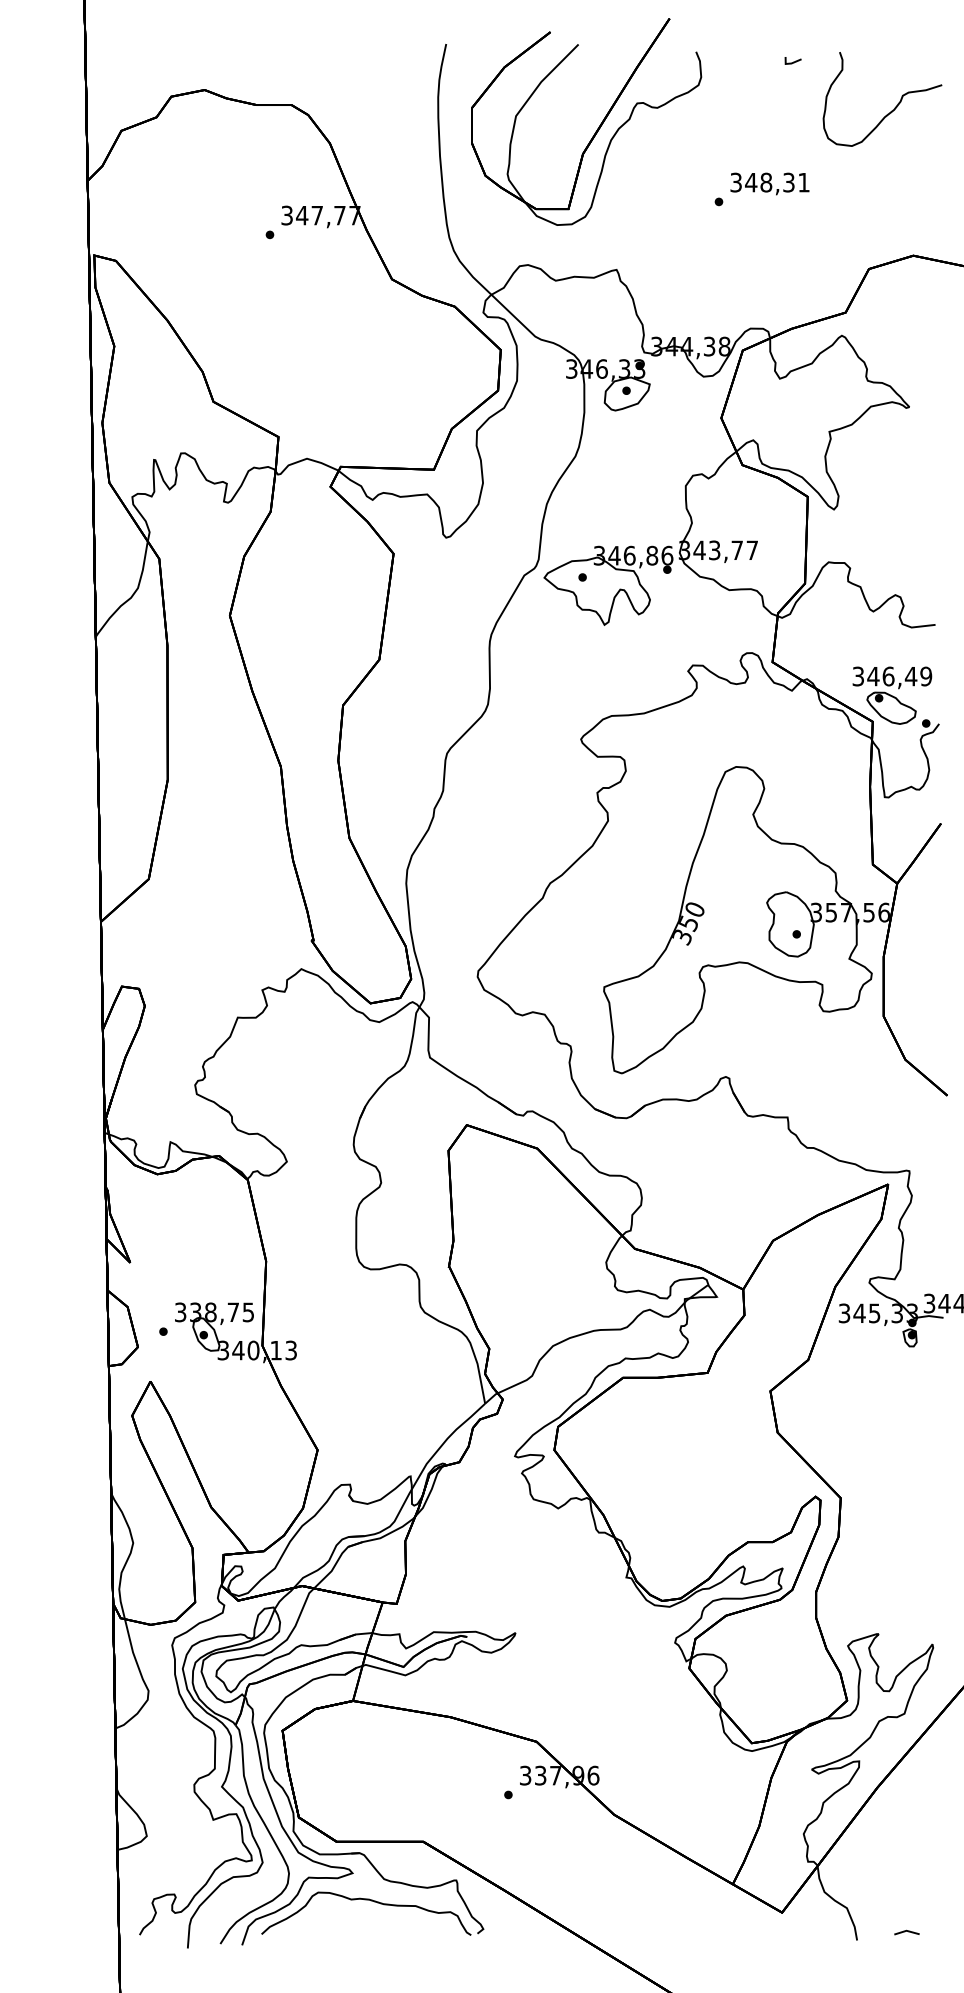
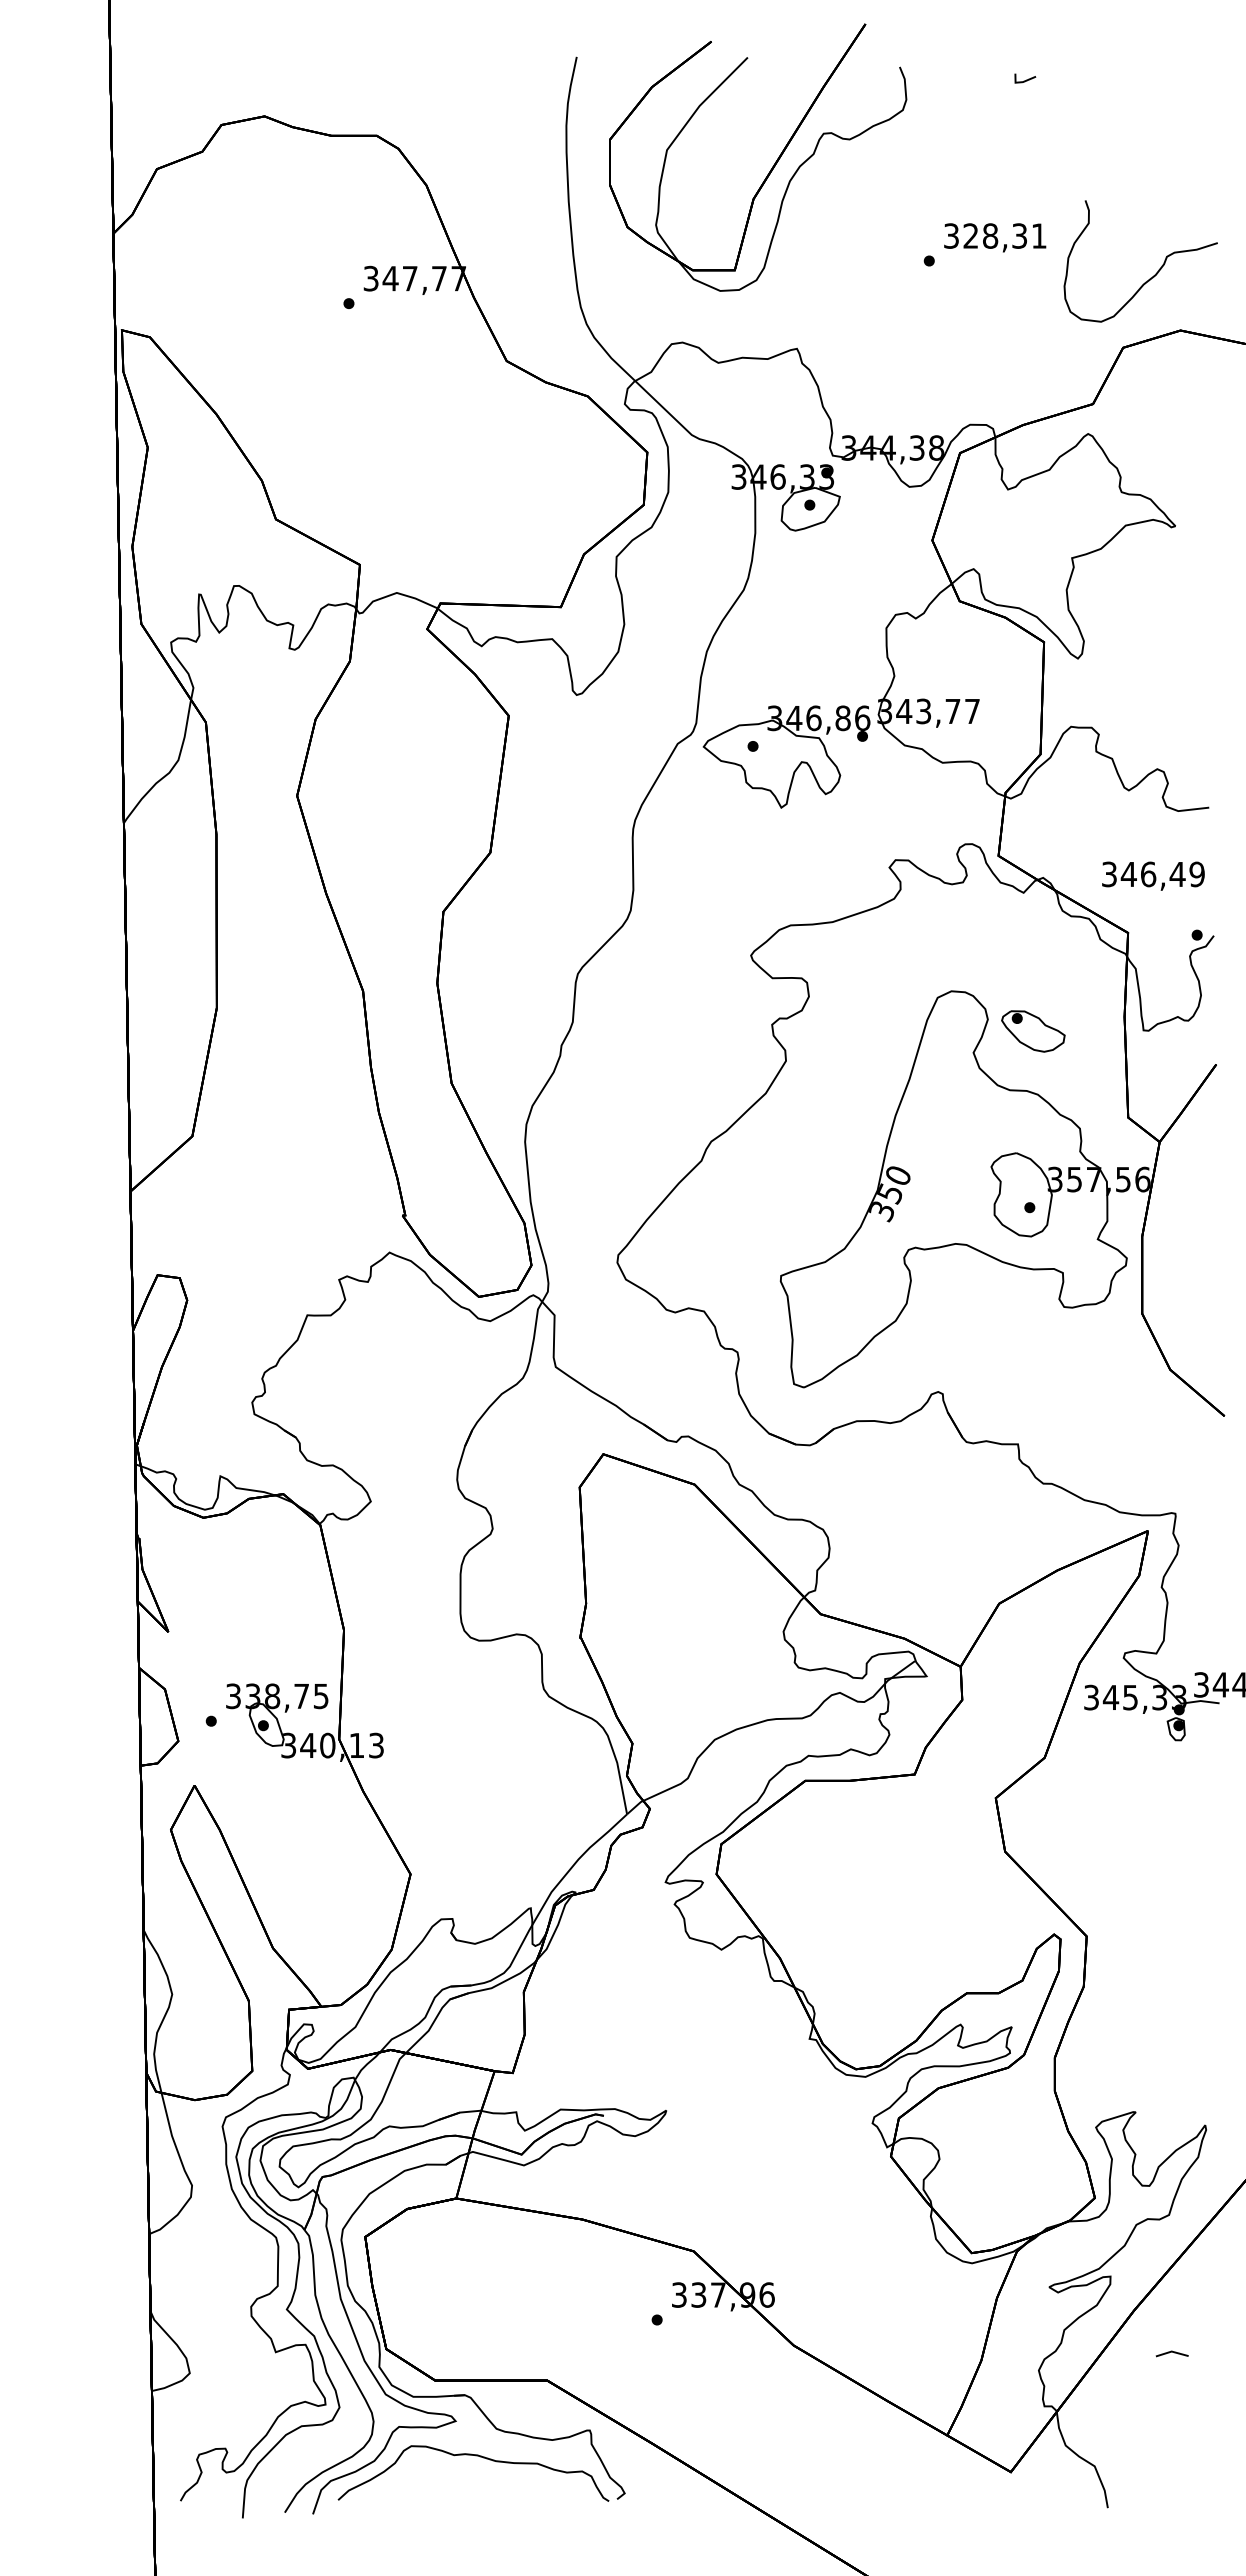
curve: (893, 109) -> (1154, 274), moved
text: (750, 182) -> (970, 235), 348,31 -> 328,31
part: (891, 708) -> (1033, 1031), moved
line: (906, 1931) -> (1171, 2352), moved

